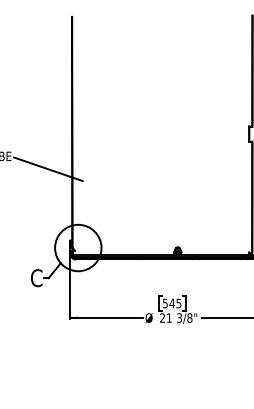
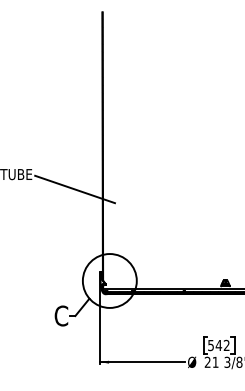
text: (178, 303) -> (226, 345), 545 -> 542

